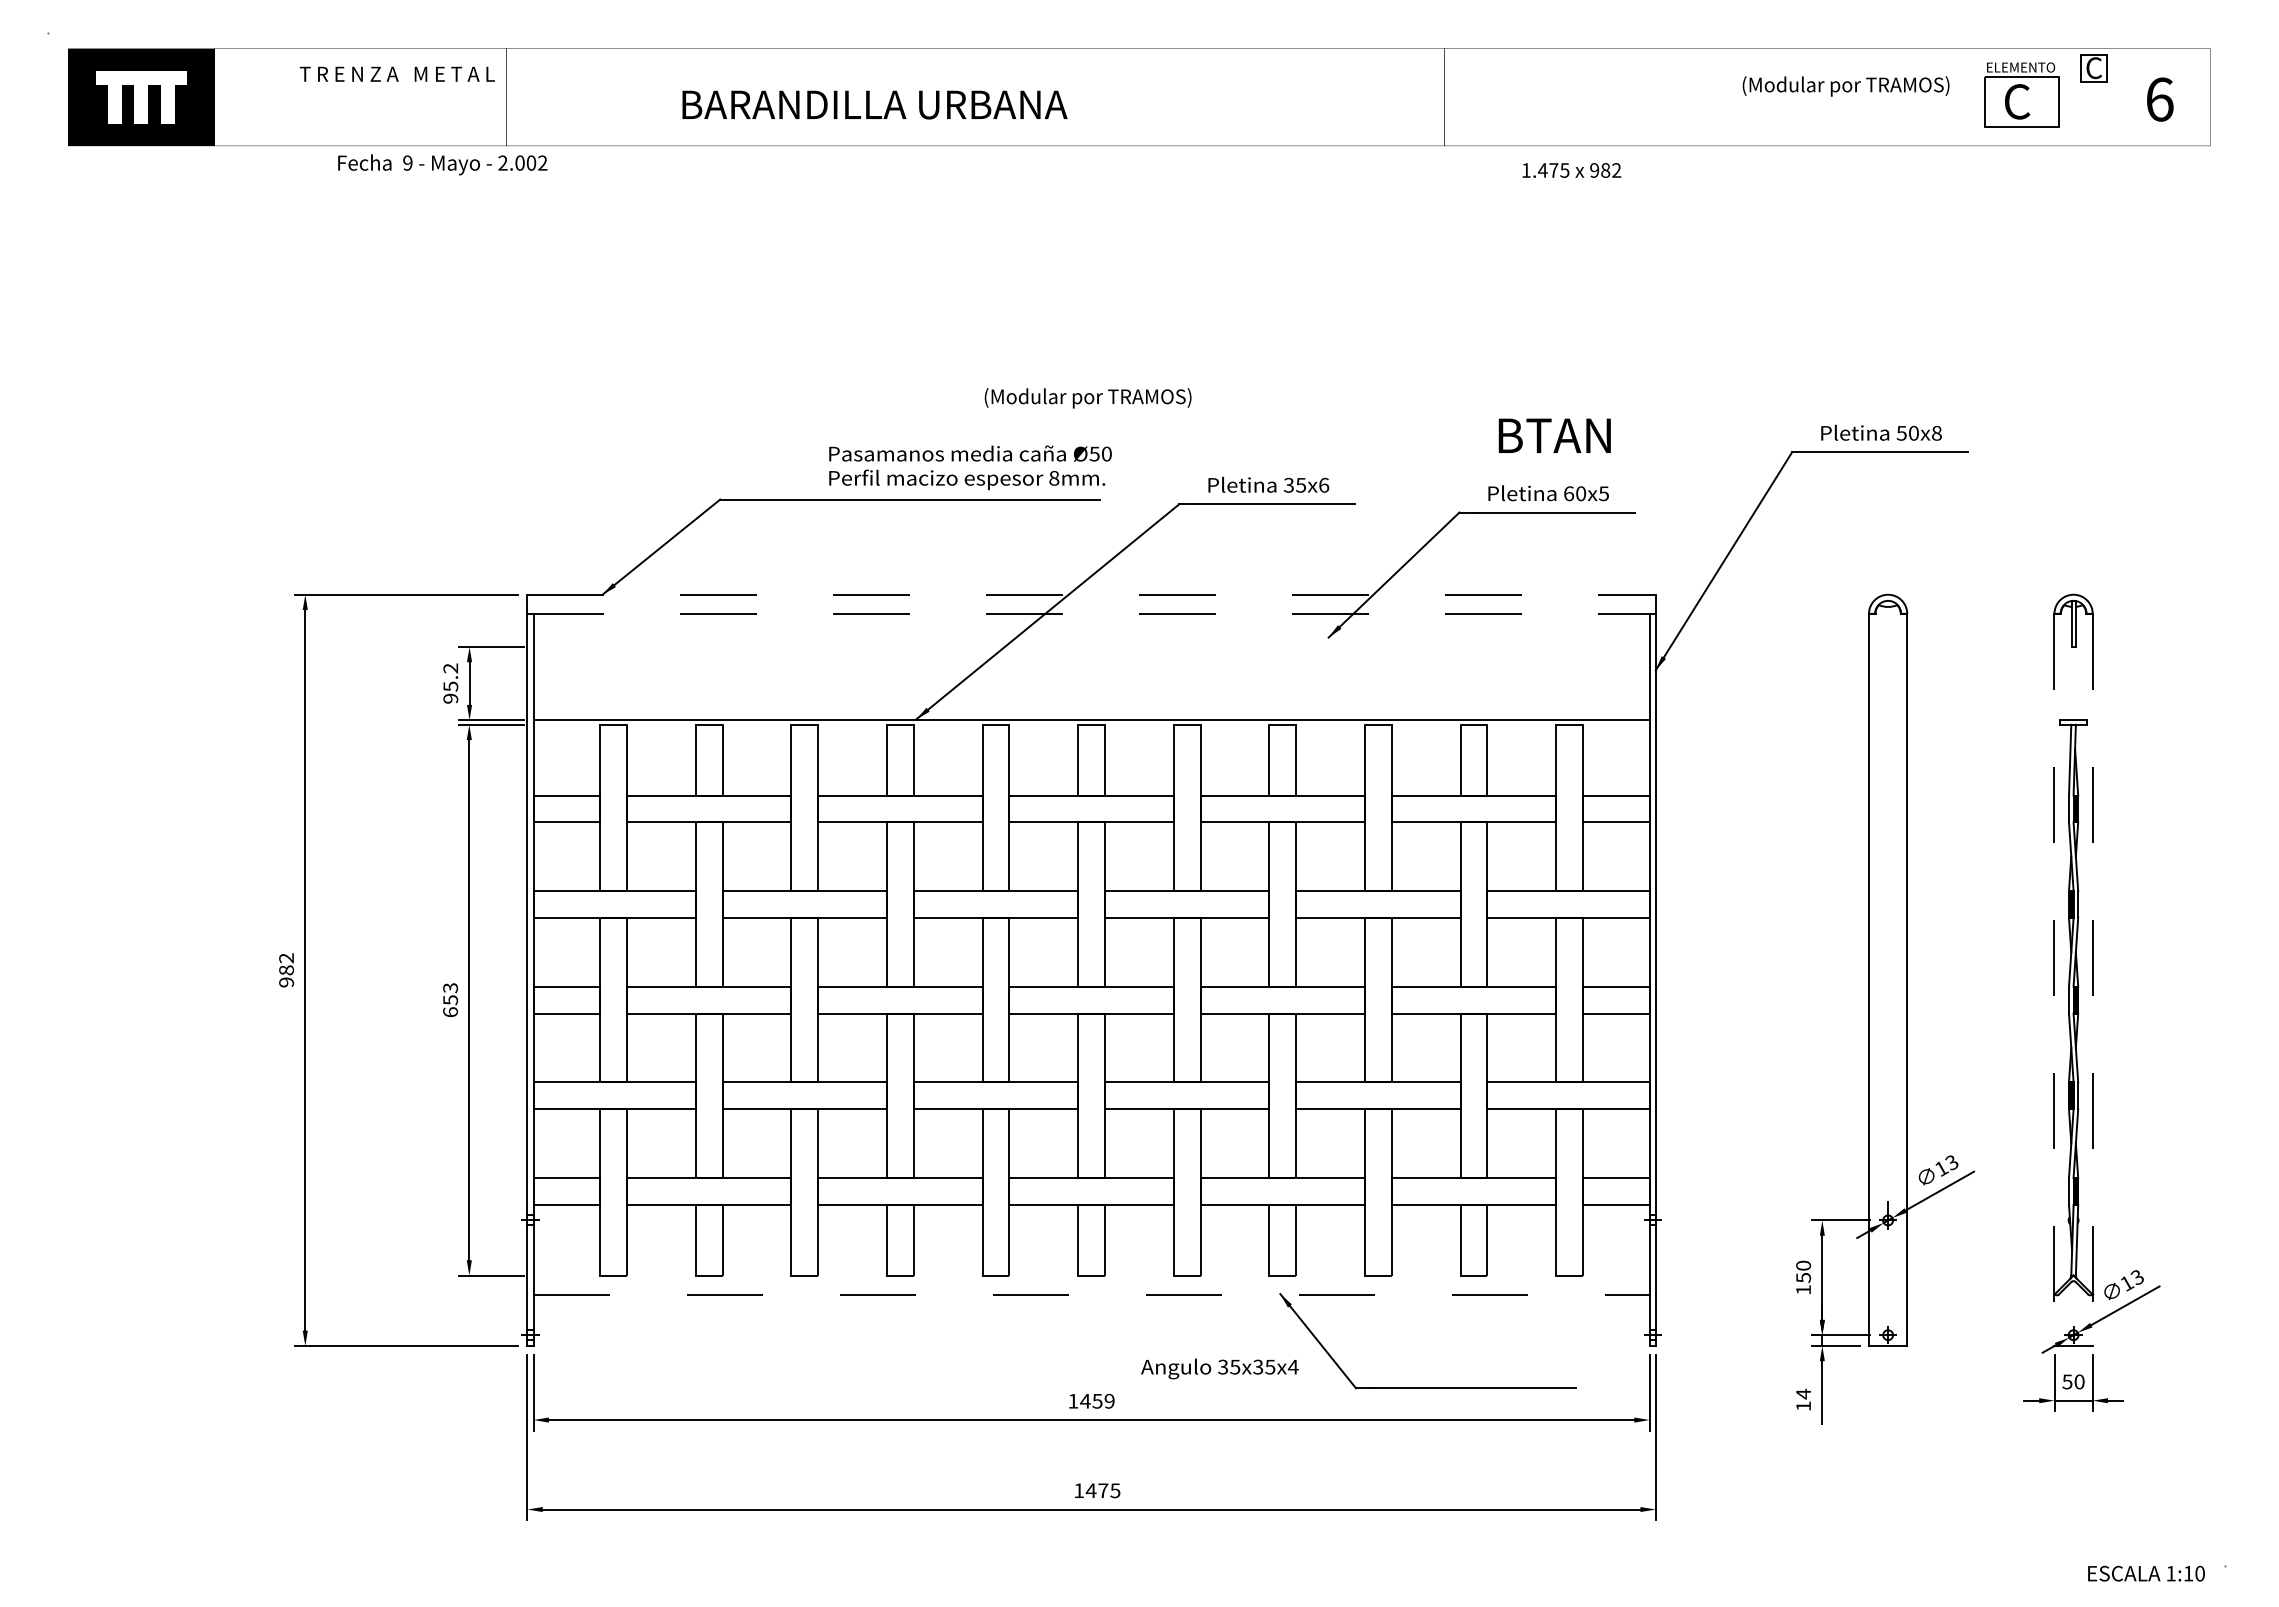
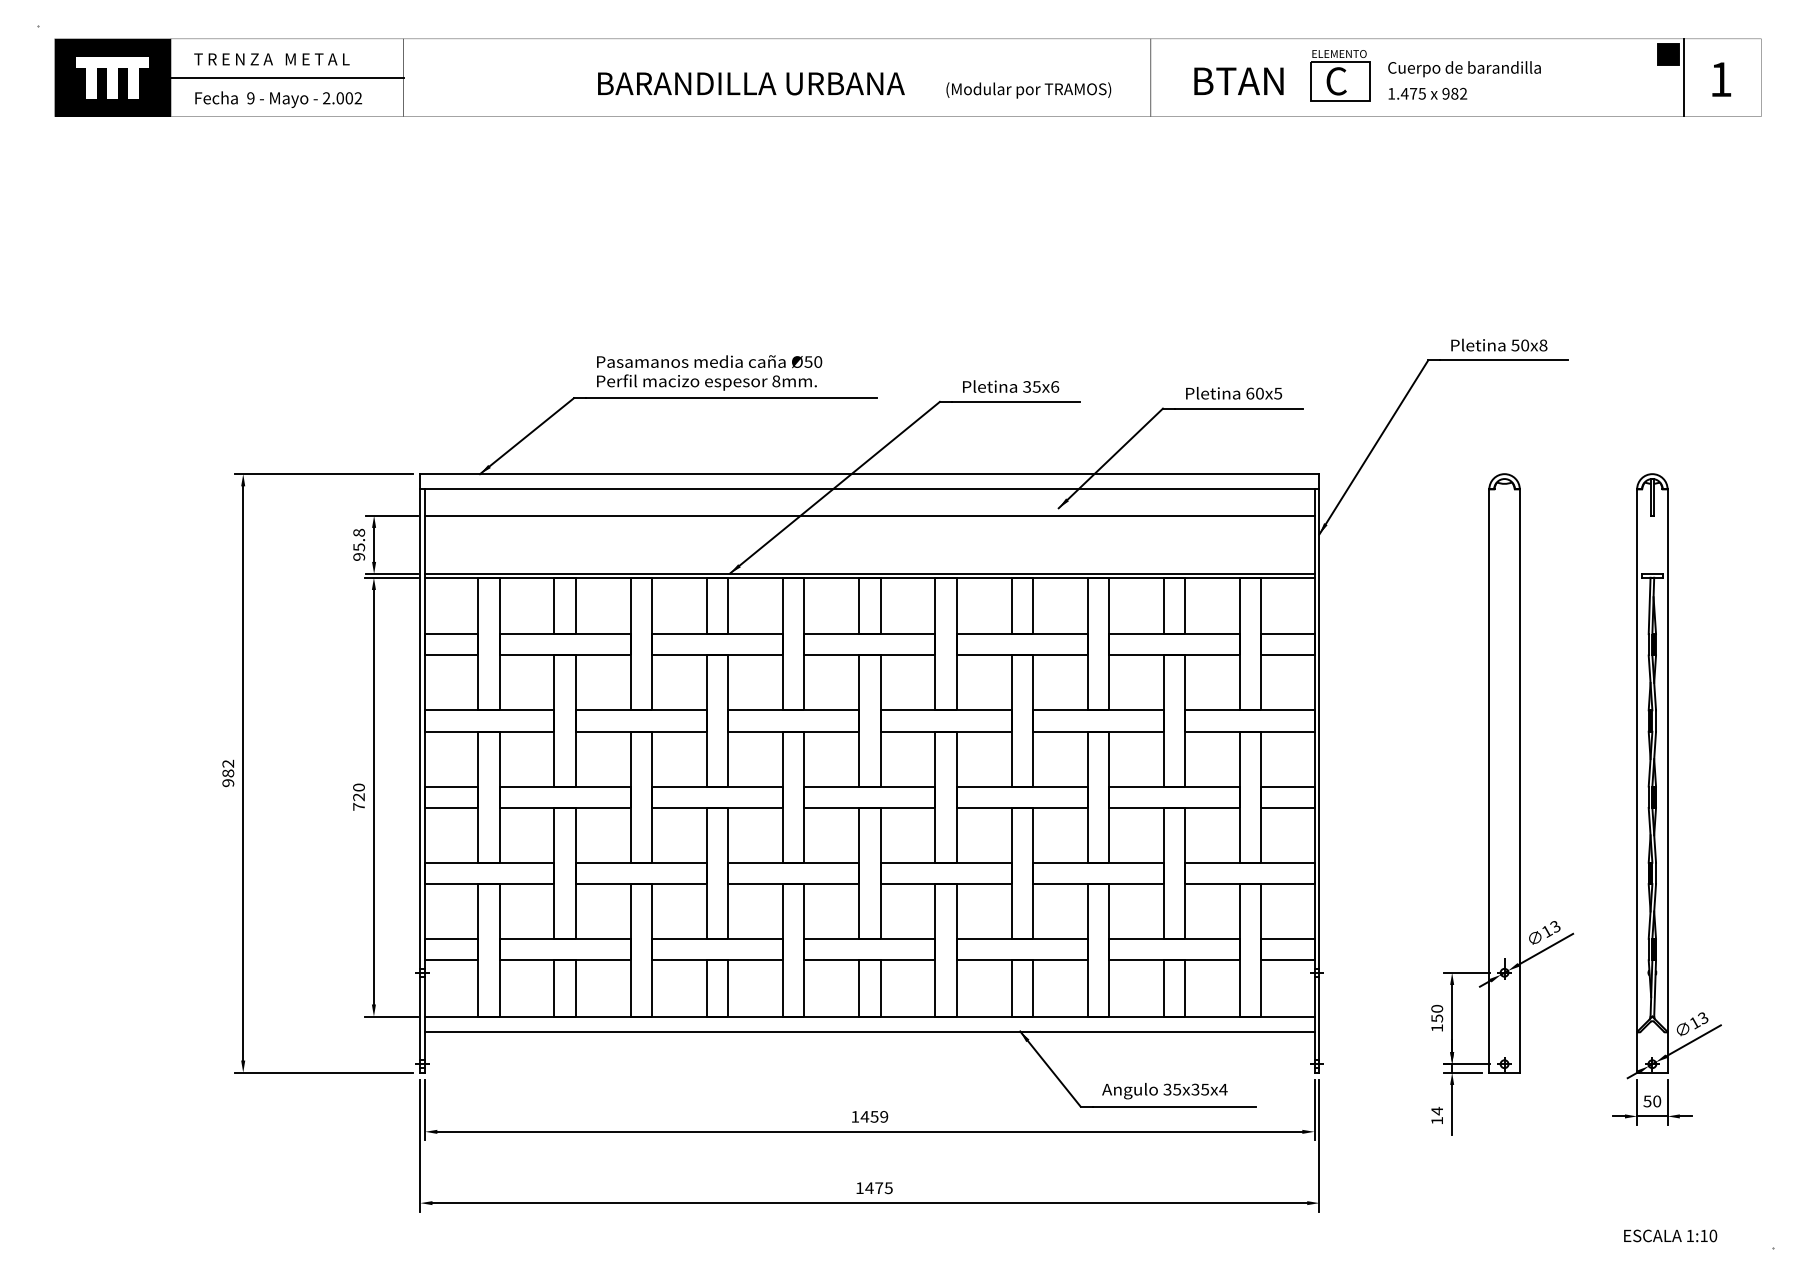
fill: (2093, 68) -> (1668, 54), added
text: (396, 73) -> (271, 58), moved
text: (1845, 86) -> (1470, 69), (Modular por TRAMOS) -> Cuerpo de barandilla
part: (2021, 94) -> (1339, 75), moved
line: (2112, 96) -> (1683, 77), added
line: (360, 97) -> (287, 77), added
text: (2160, 99) -> (1721, 79), 6 -> 1
text: (874, 104) -> (751, 83), moved
text: (442, 164) -> (278, 99), moved
text: (1571, 170) -> (1427, 93), moved
text: (1087, 398) -> (1028, 90), moved
text: (1554, 435) -> (1238, 81), moved
text: (970, 467) -> (709, 372), moved
line: (1092, 594) -> (870, 473), dashed -> solid
line: (1092, 613) -> (870, 489), dashed -> solid
line: (1091, 646) -> (869, 515), added
text: (450, 668) -> (358, 532), 95.2 -> 95.8
line: (1091, 724) -> (869, 577), added
line: (2054, 980) -> (1637, 781), dashed -> solid
line: (2092, 980) -> (1667, 781), dashed -> solid
text: (450, 1000) -> (358, 797), 653 -> 720
line: (1091, 1275) -> (869, 1016), added
line: (1092, 1294) -> (870, 1031), dashed -> solid
text: (1219, 1368) -> (1164, 1090), moved
text: (2146, 1573) -> (1670, 1235), moved

